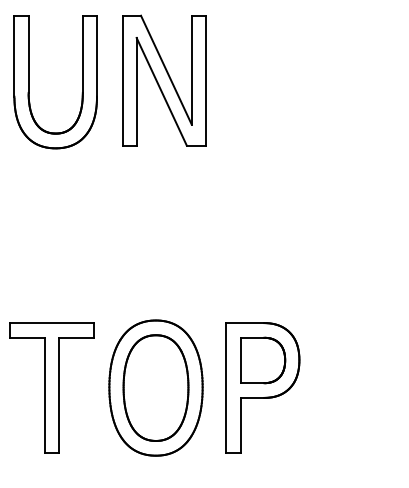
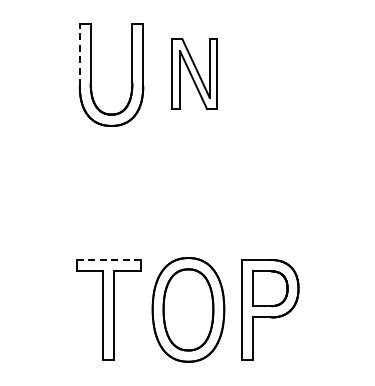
line: (13, 55) -> (79, 54), solid -> dashed
part: (163, 79) -> (194, 73), size x0.7
line: (53, 323) -> (109, 260), solid -> dashed

